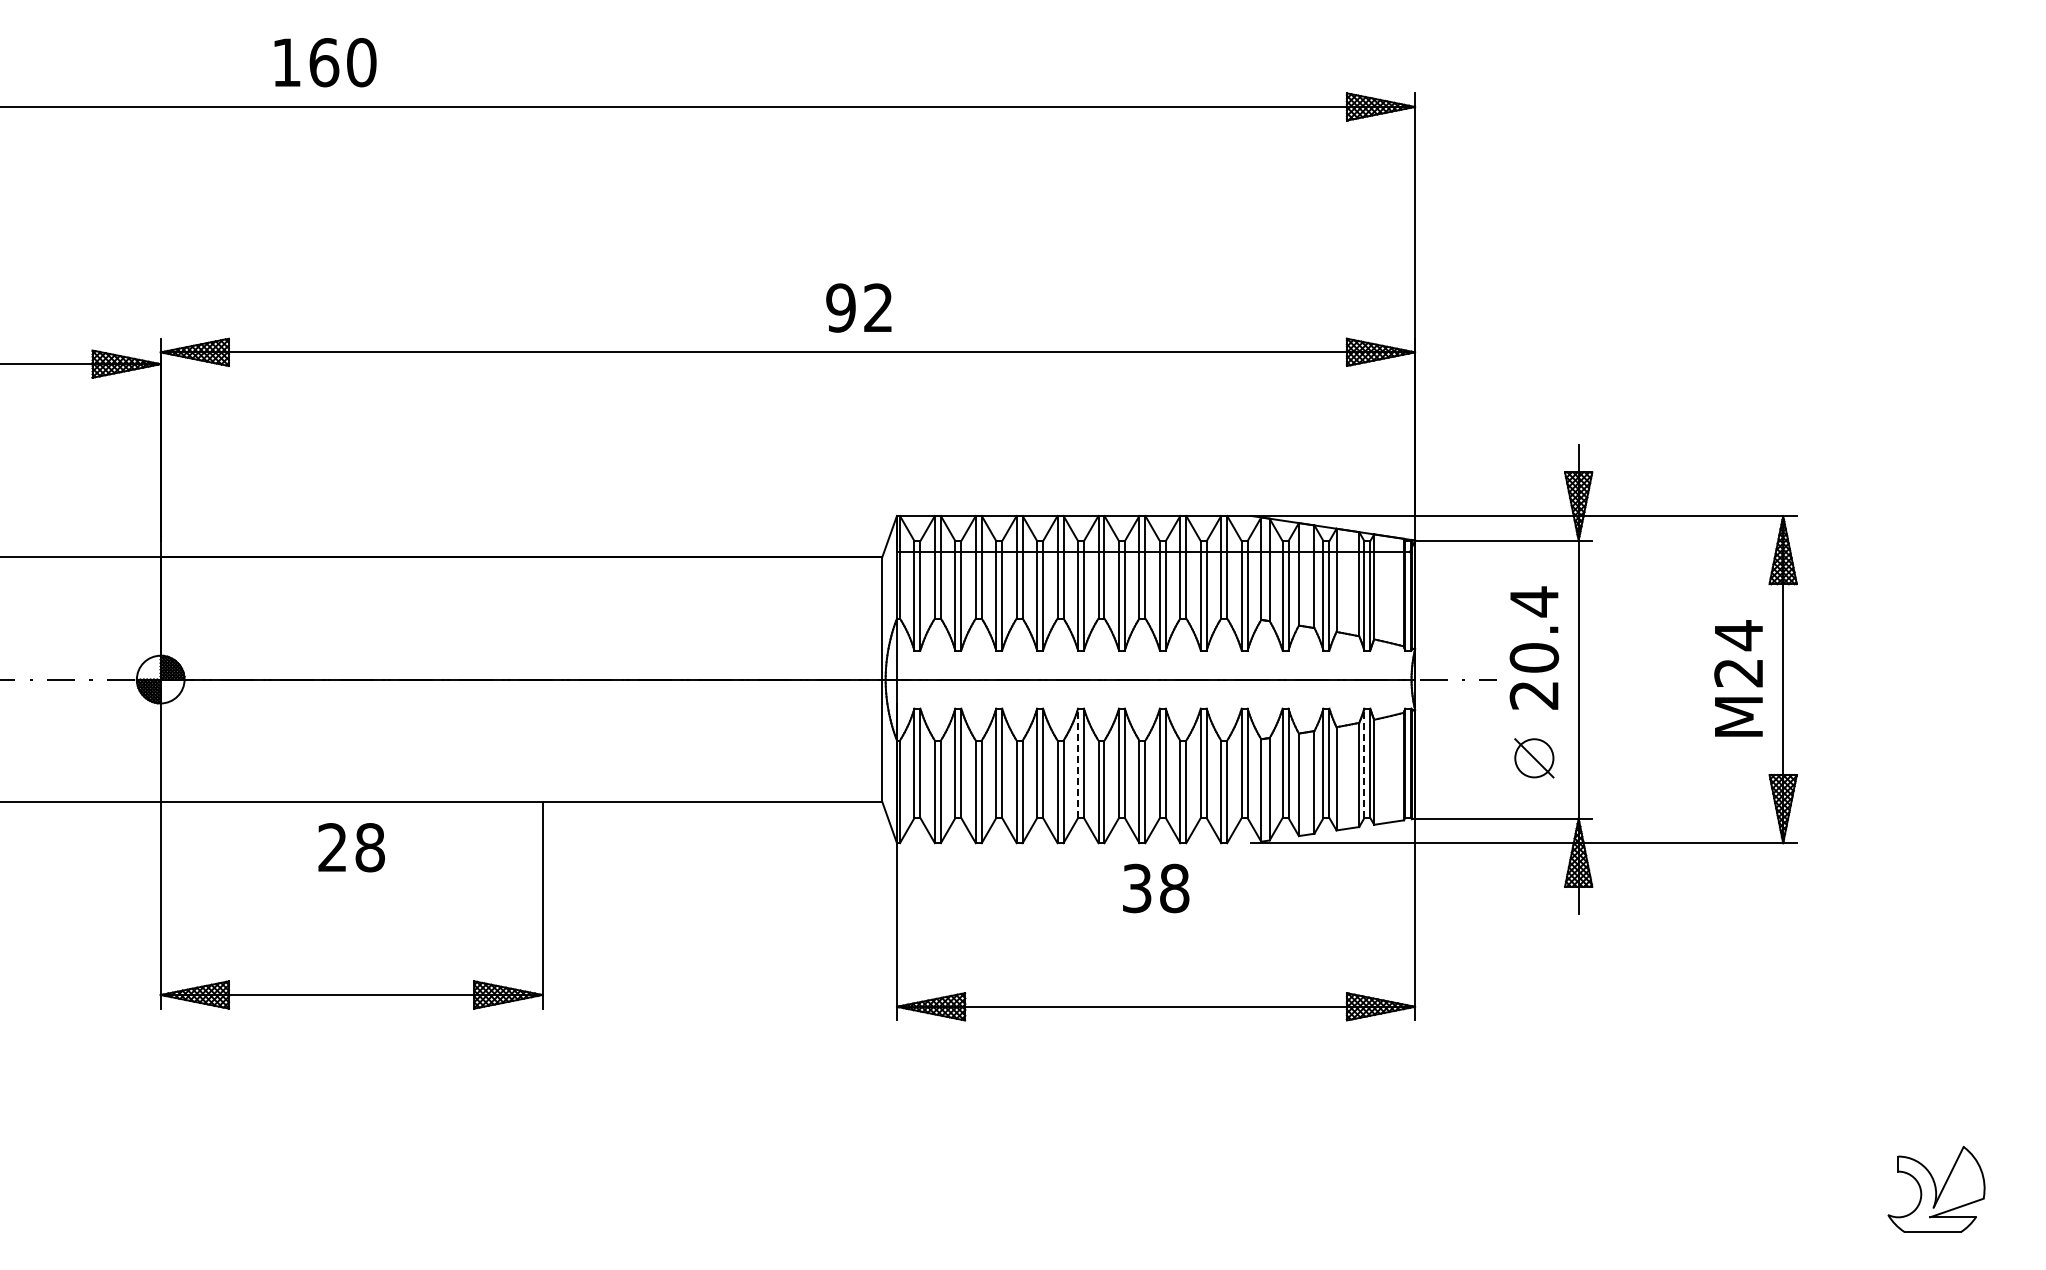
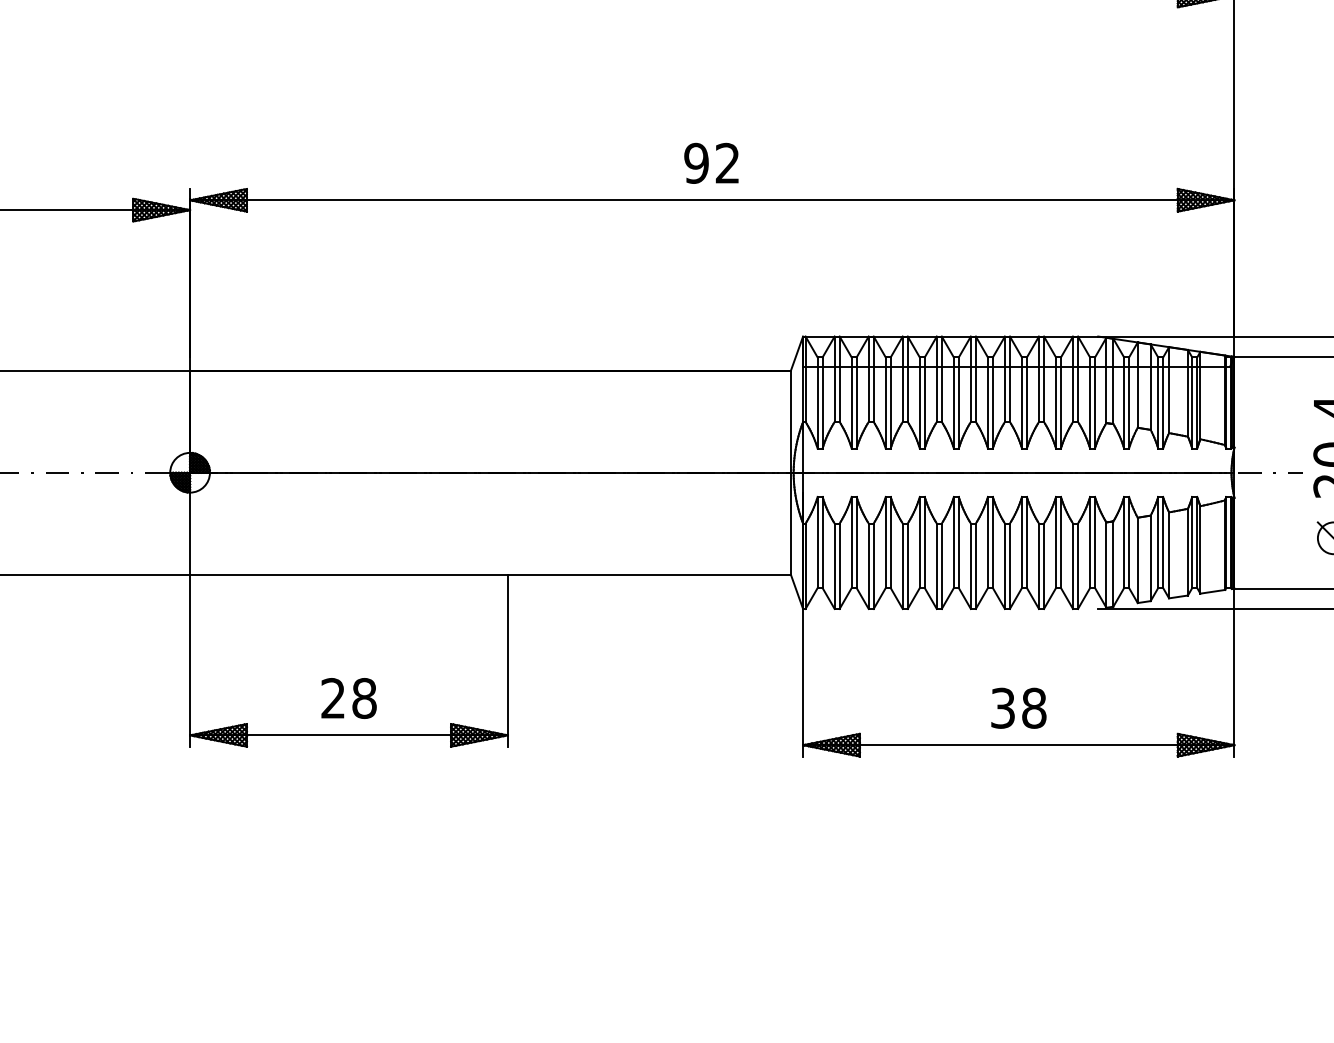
text: (858, 307) -> (711, 162), moved
line: (1078, 763) -> (954, 542), dashed -> solid
line: (1364, 763) -> (1192, 542), dashed -> solid
text: (351, 847) -> (348, 698), moved
text: (1156, 888) -> (1019, 708), moved

